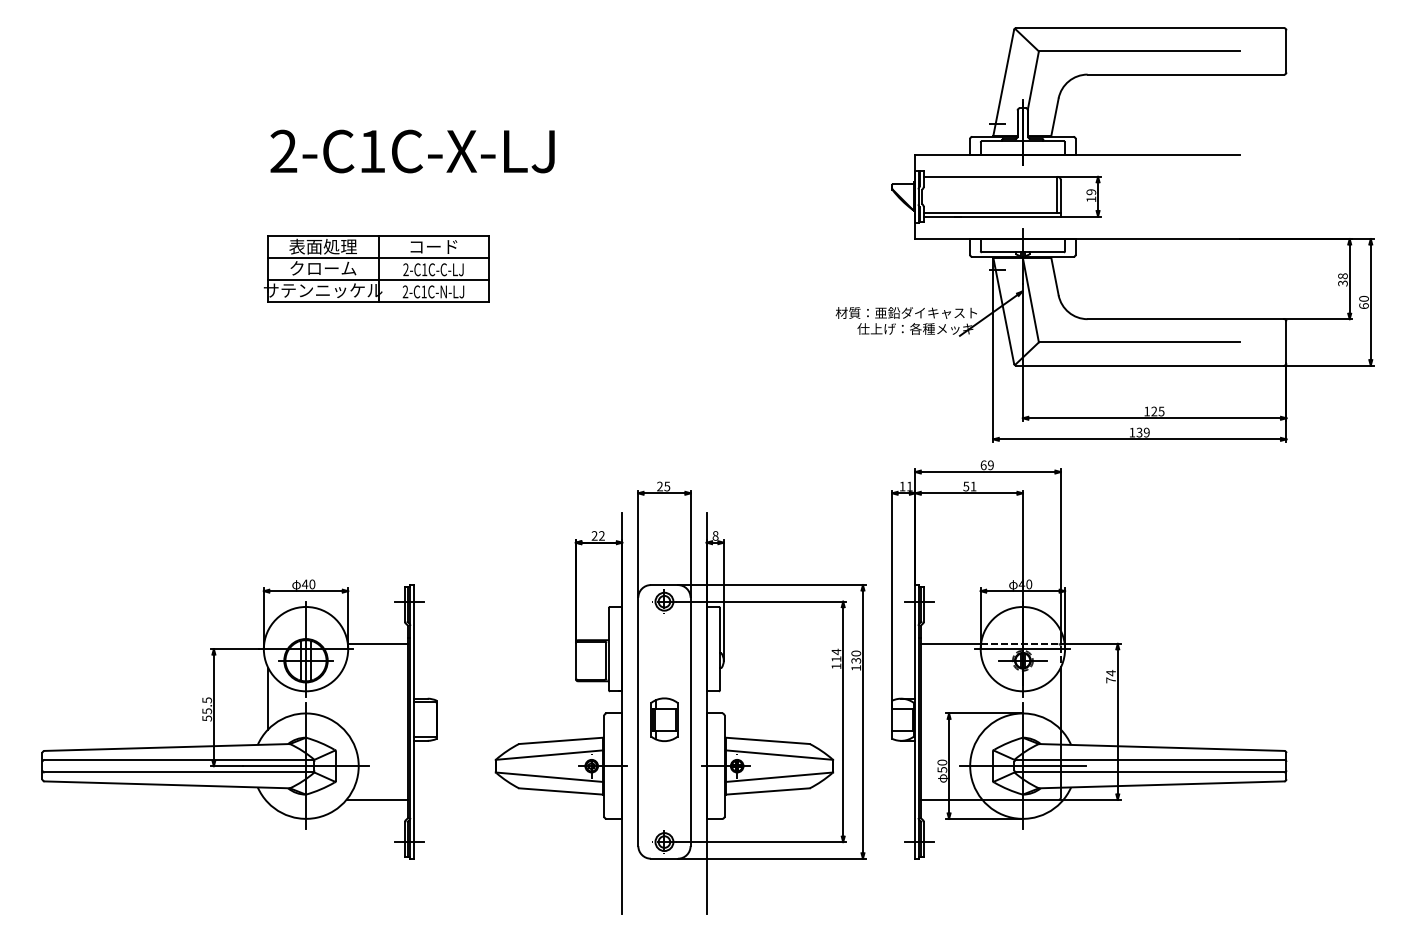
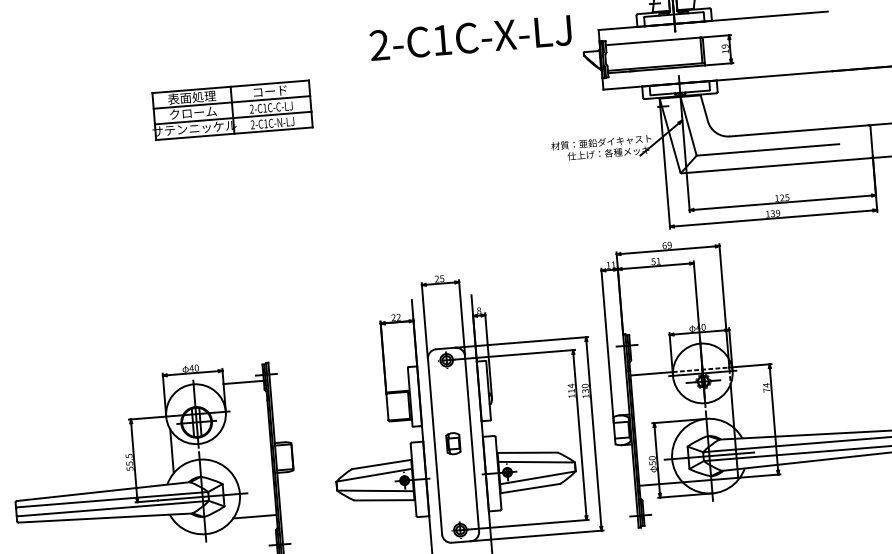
text: (412, 151) -> (470, 38), moved
part: (376, 268) -> (230, 109), moved
line: (377, 643) -> (244, 382), moved
part: (664, 719) -> (453, 443), size x0.7

